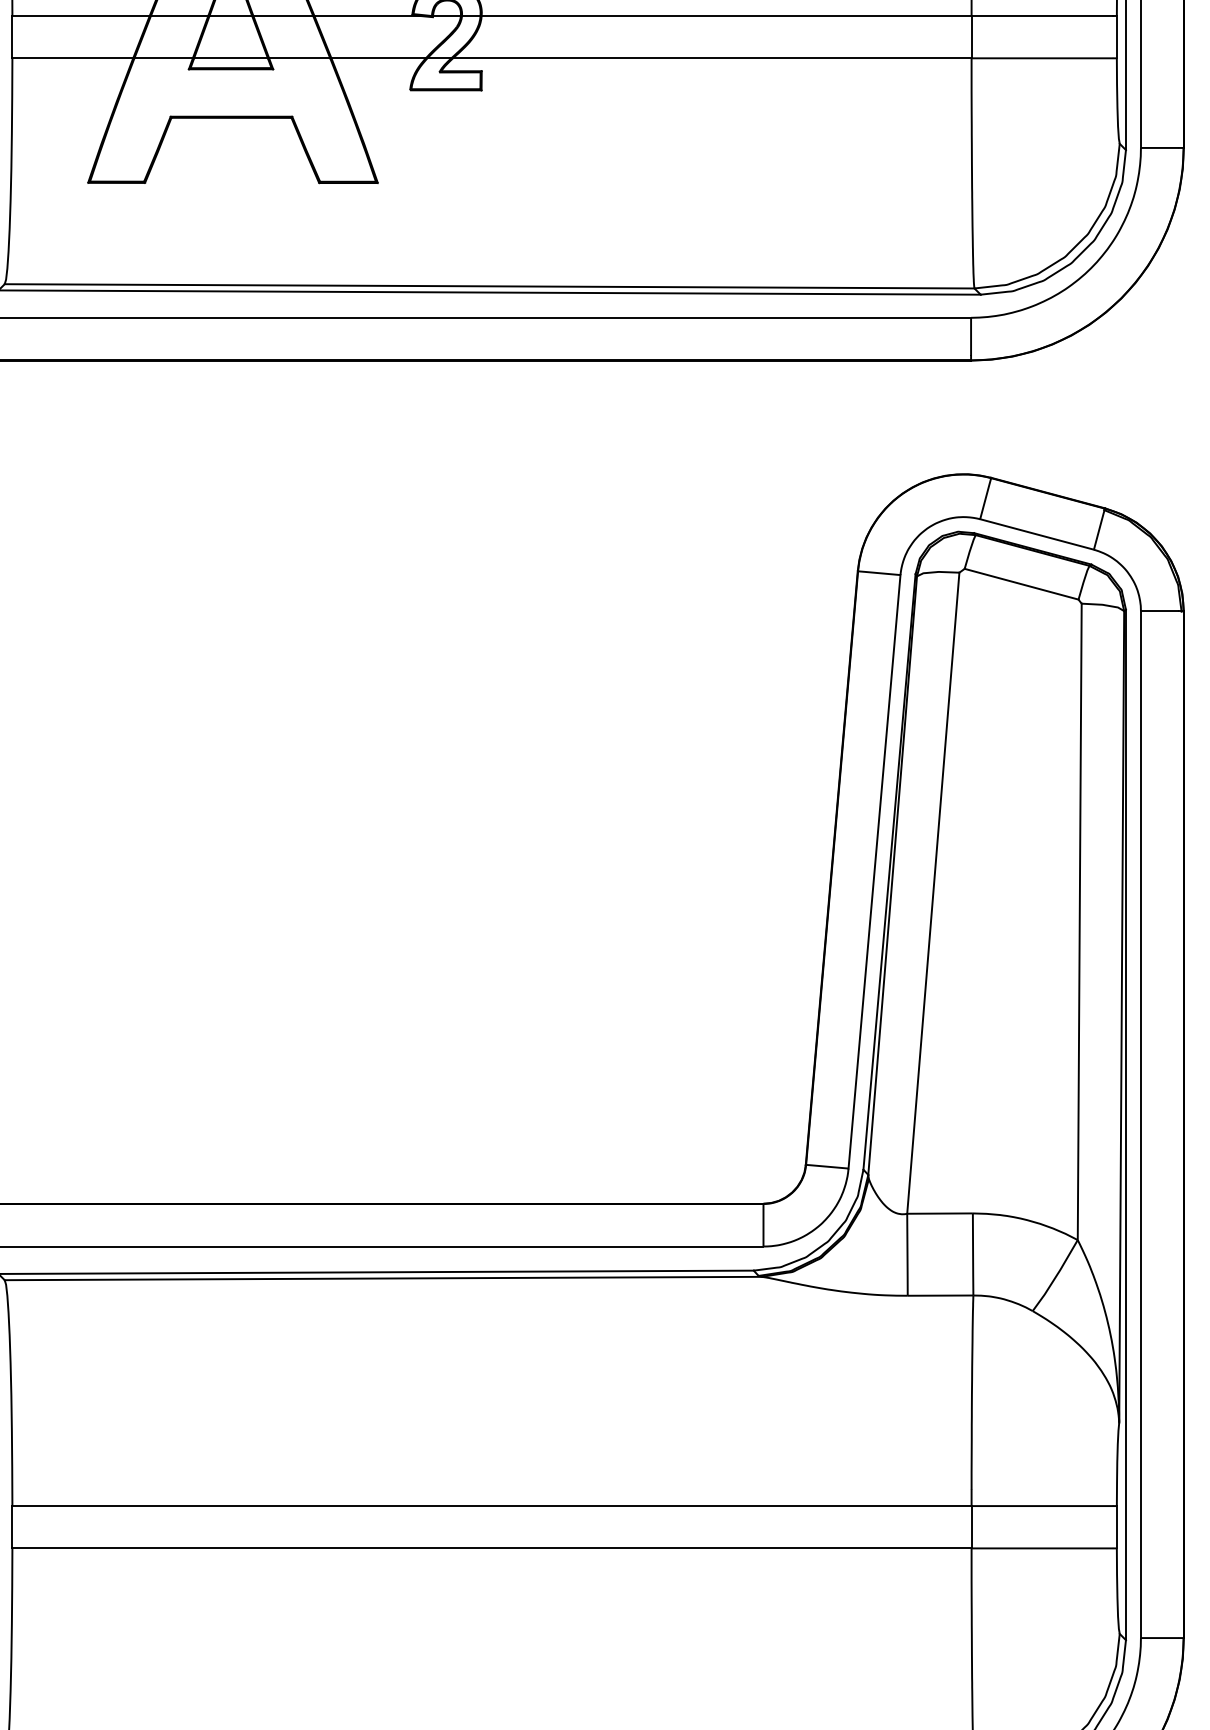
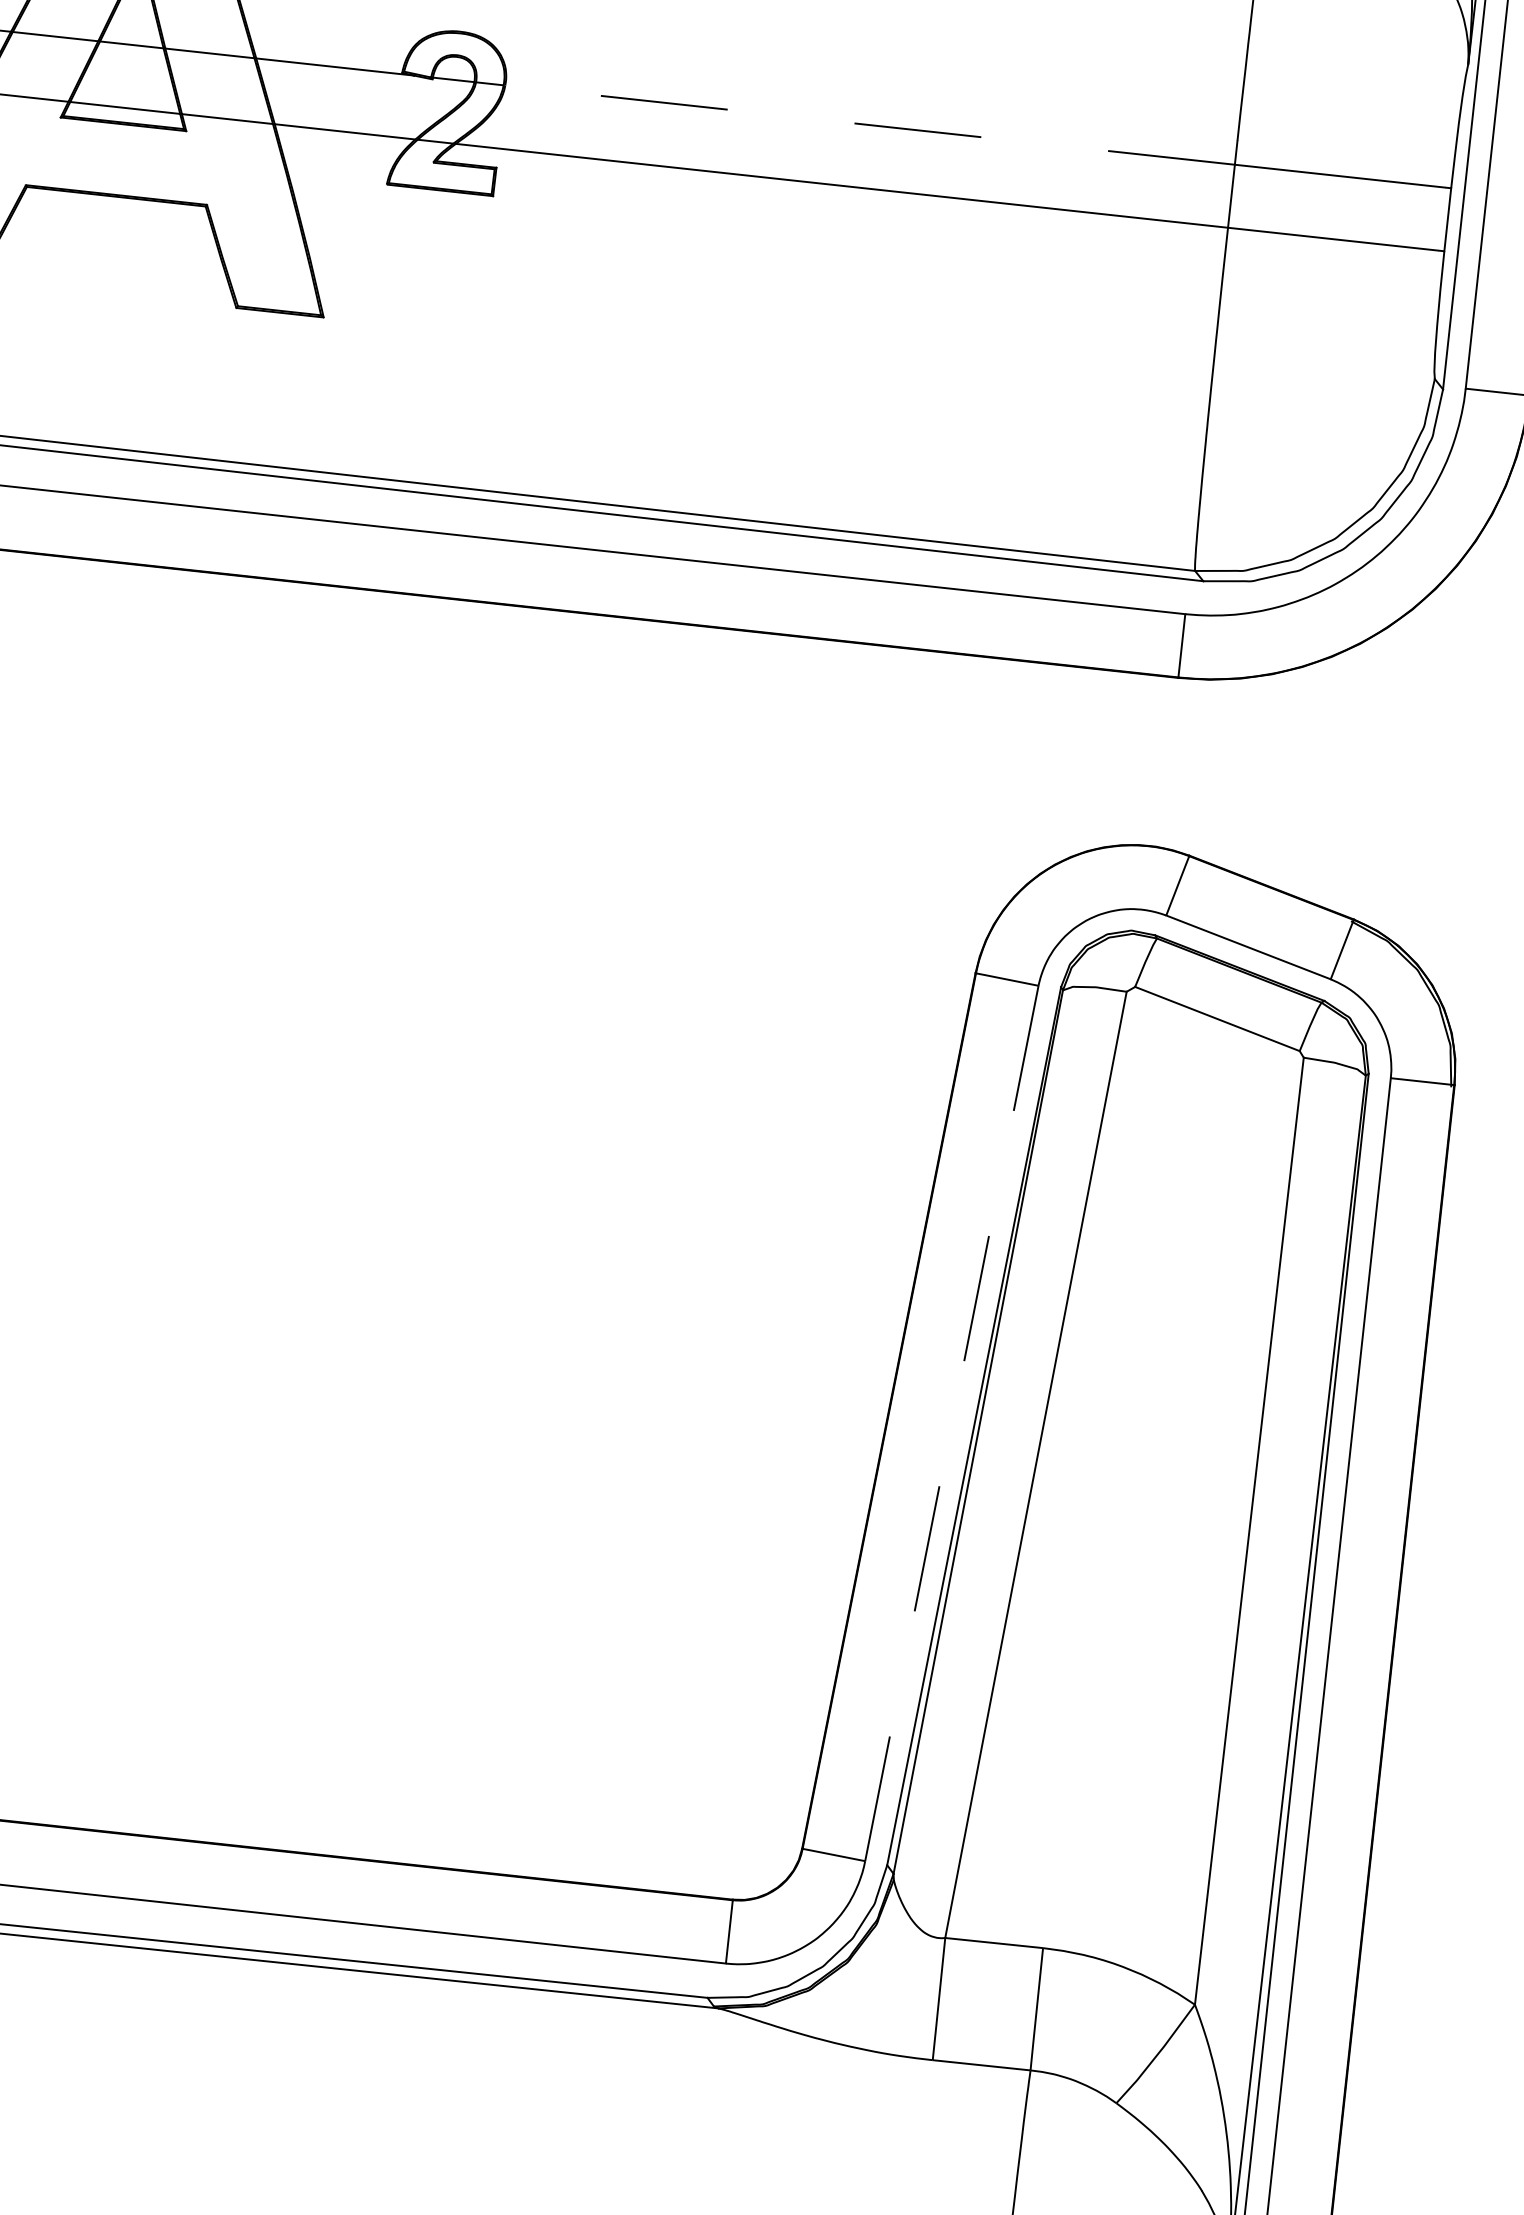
line: (726, 16) -> (869, 125), solid -> dashed
line: (874, 871) -> (951, 1423), solid -> dashed

